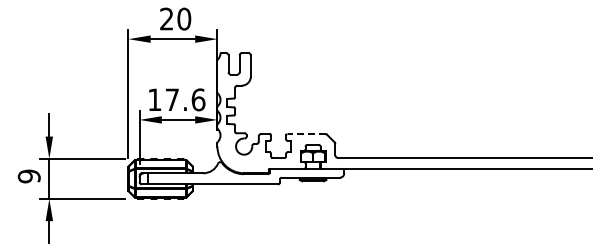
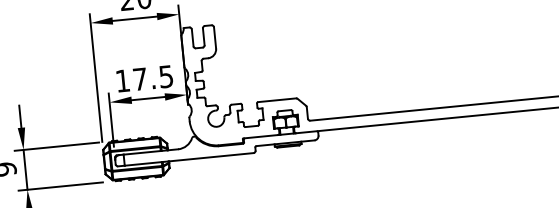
text: (198, 99) -> (166, 76), 17.6 -> 17.5
line: (306, 134) -> (277, 100), dashed -> solid

